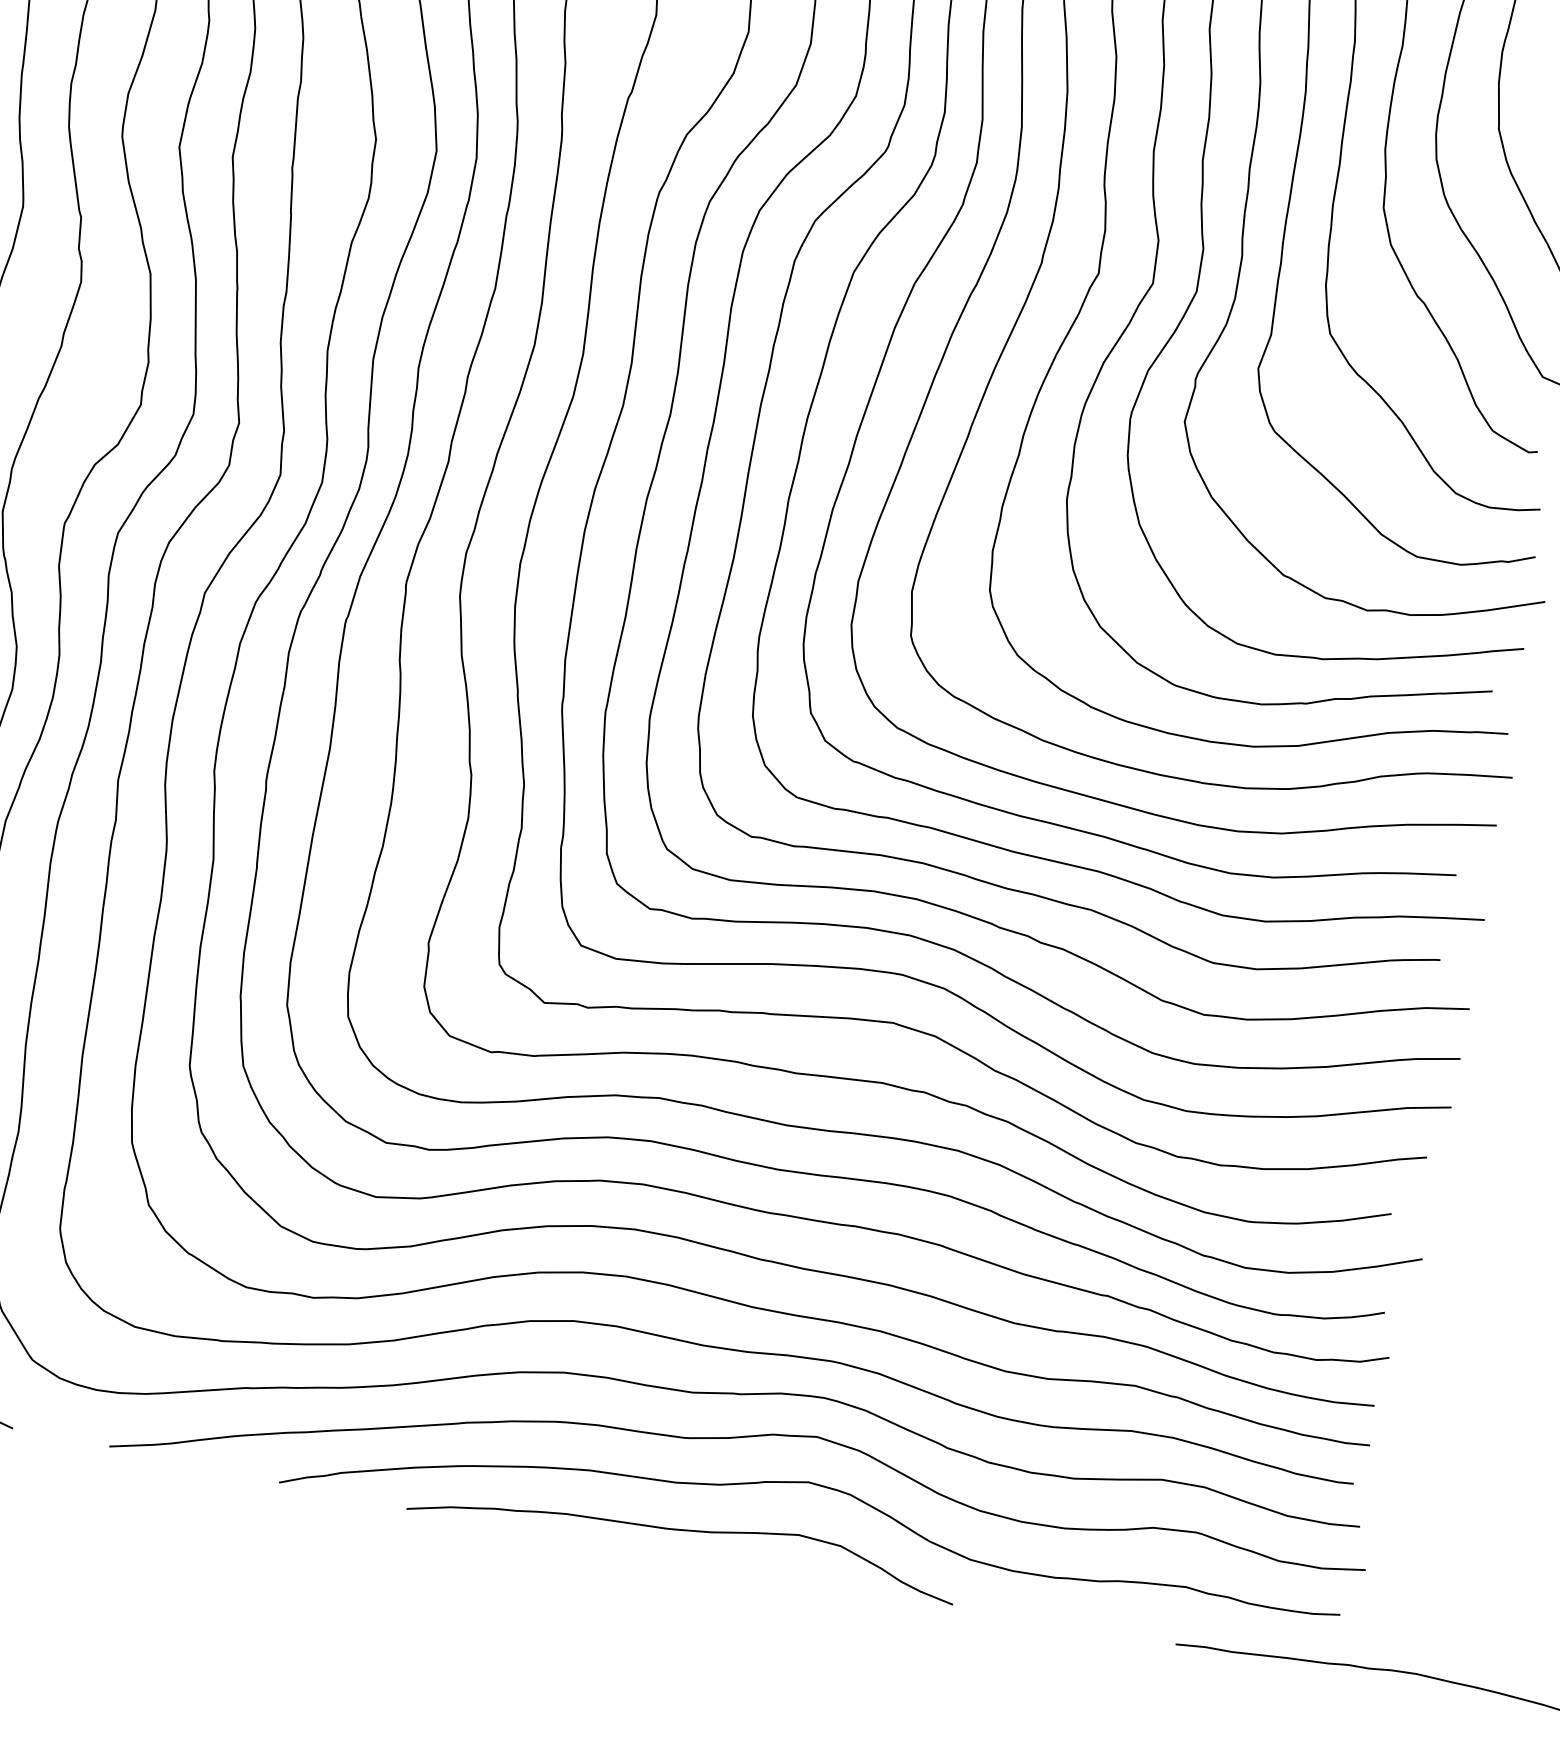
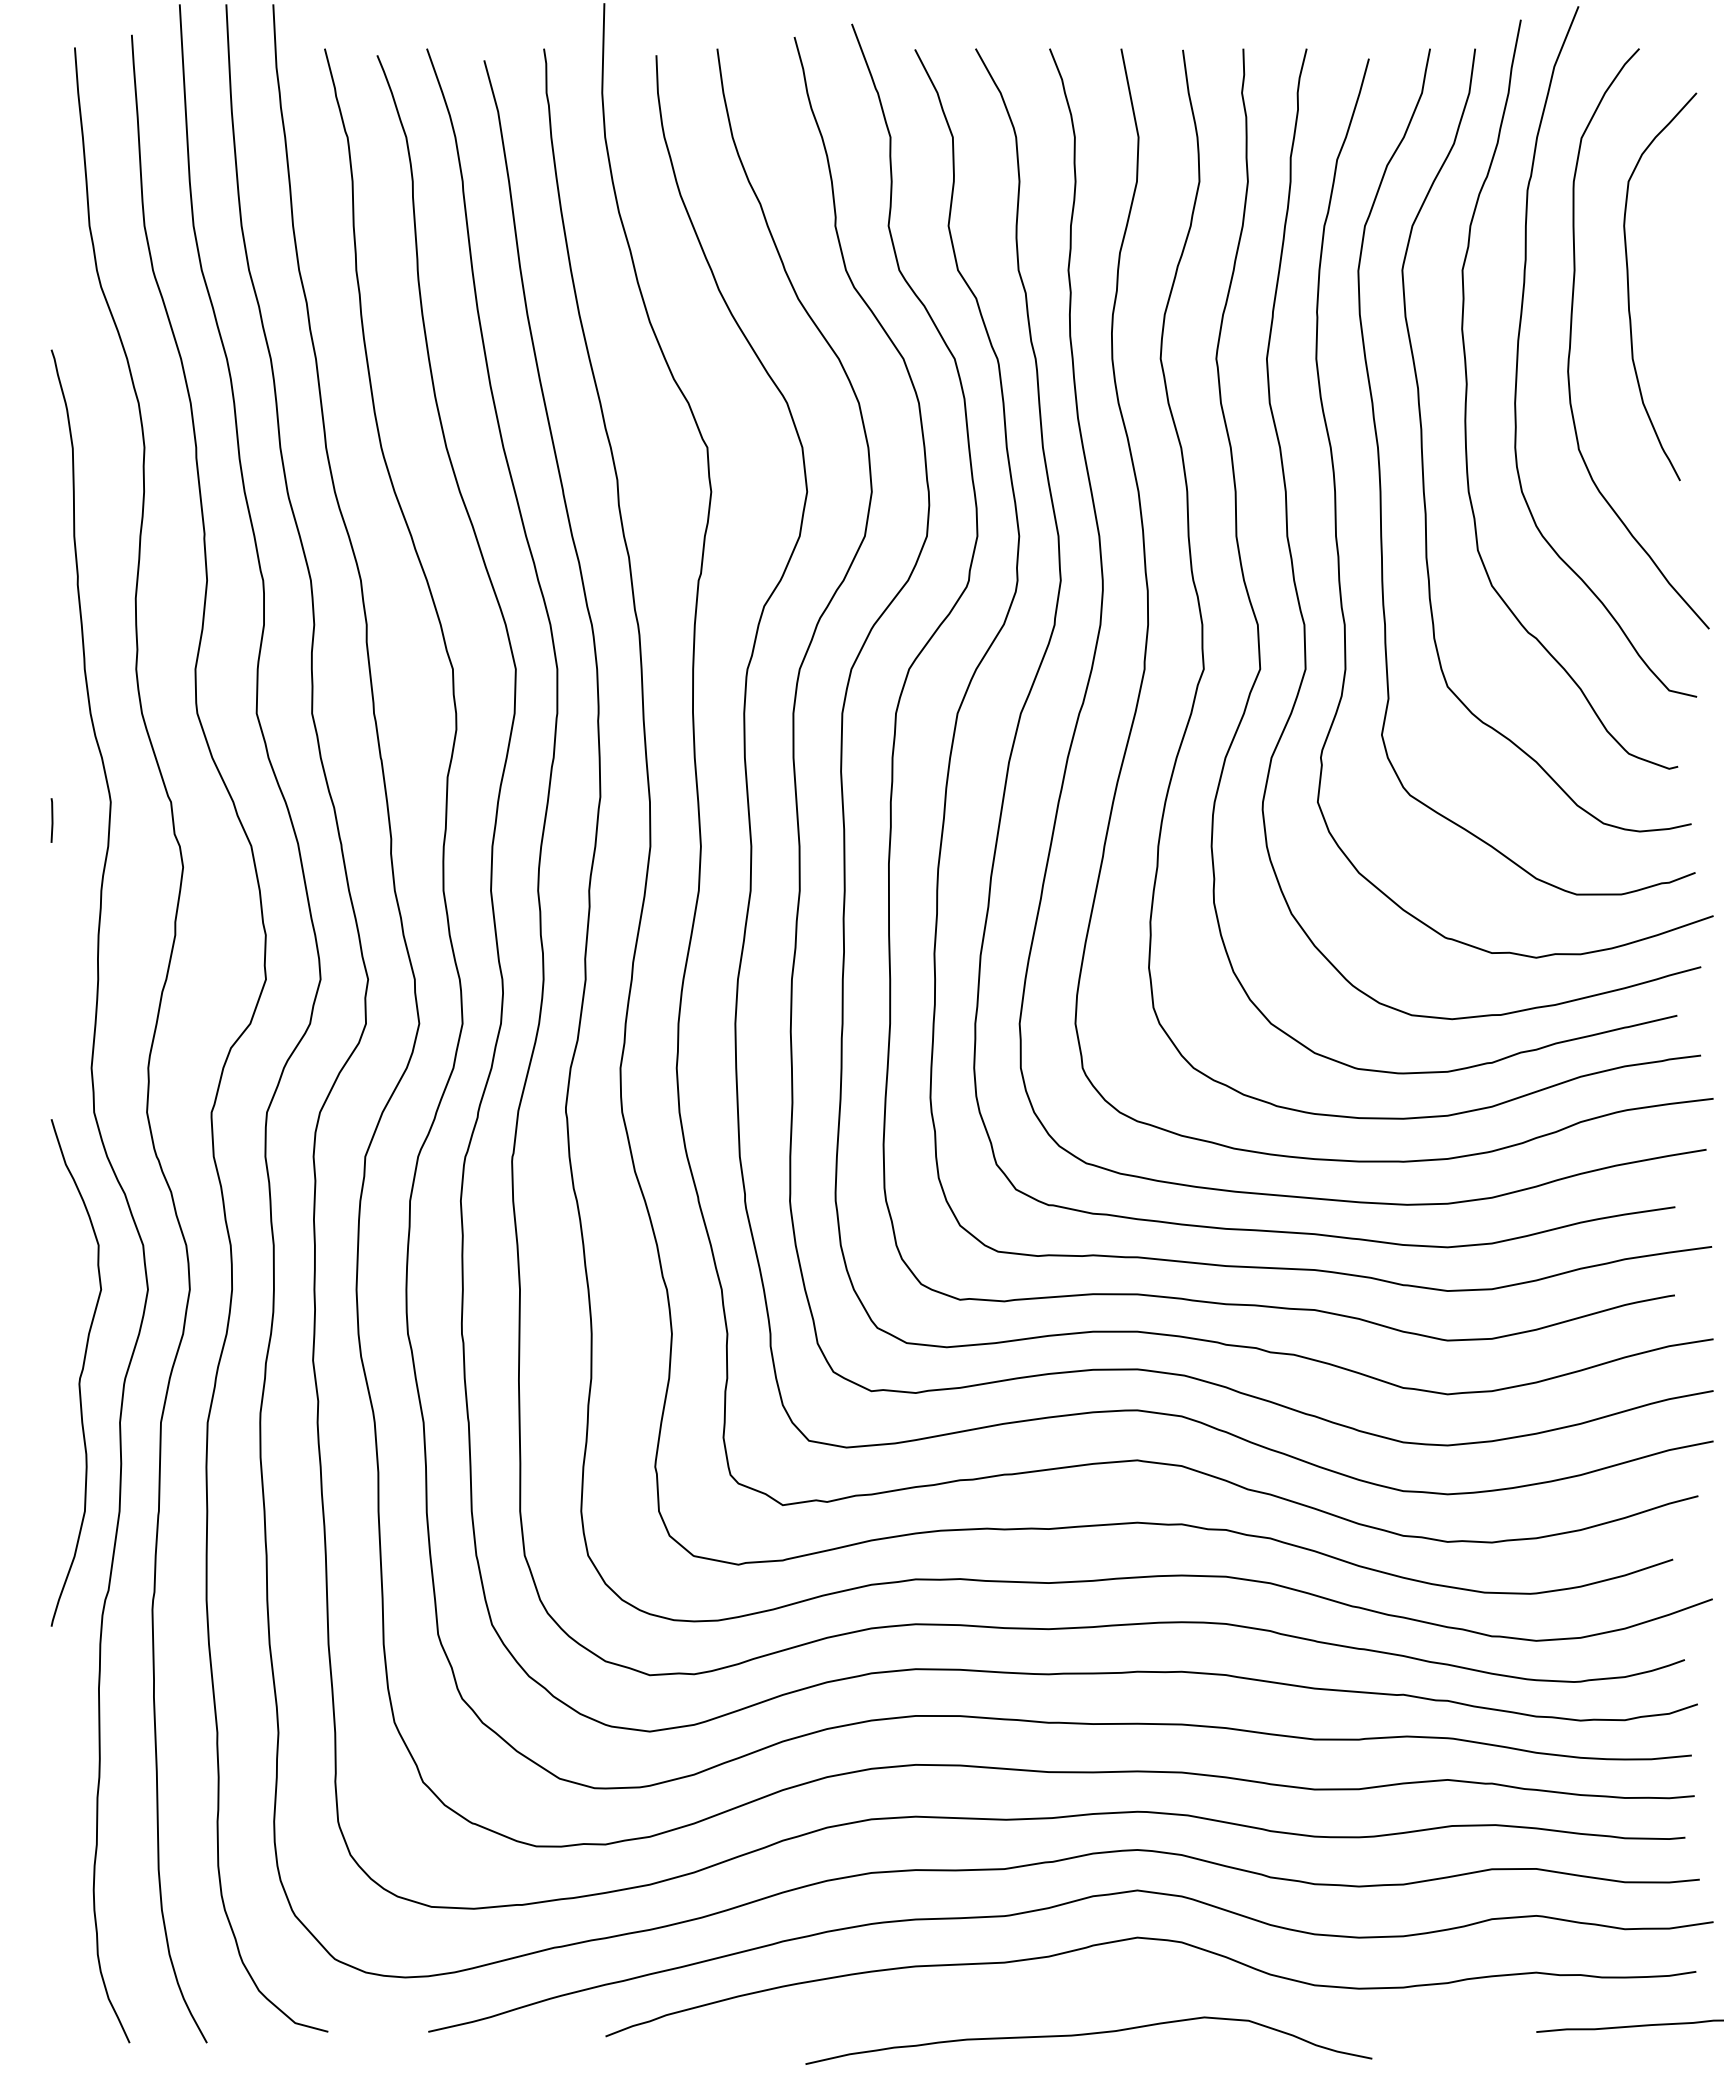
curve: (681, 1531) -> (1085, 2035), moved

